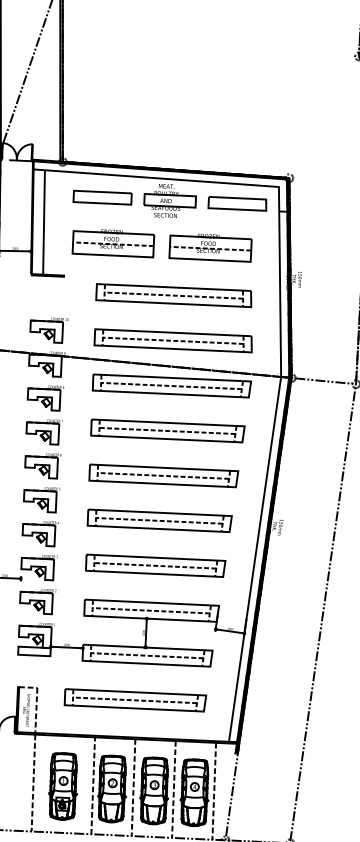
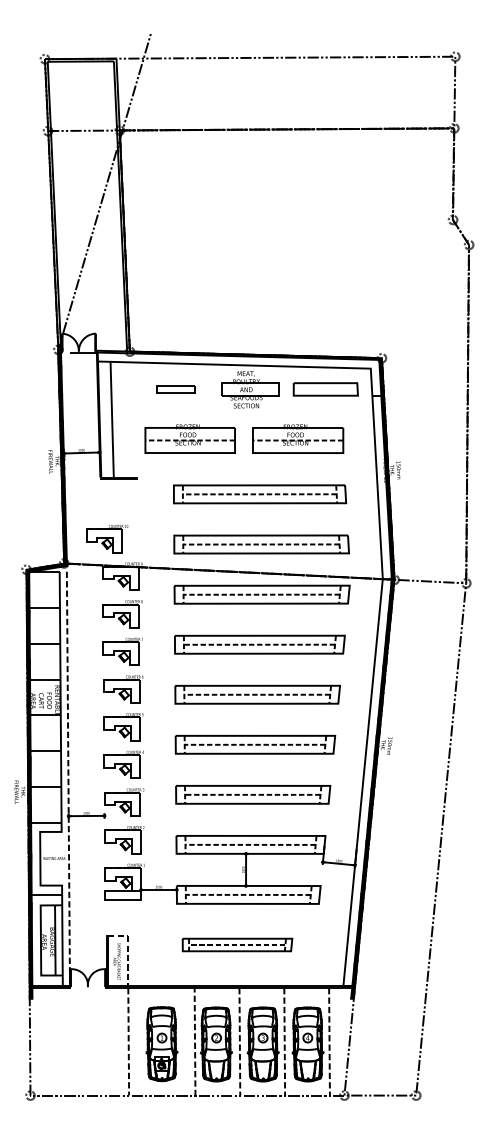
part: (102, 197) -> (175, 389), size x0.6
part: (49, 329) -> (107, 538), moved
part: (135, 699) -> (237, 944), size x0.7

